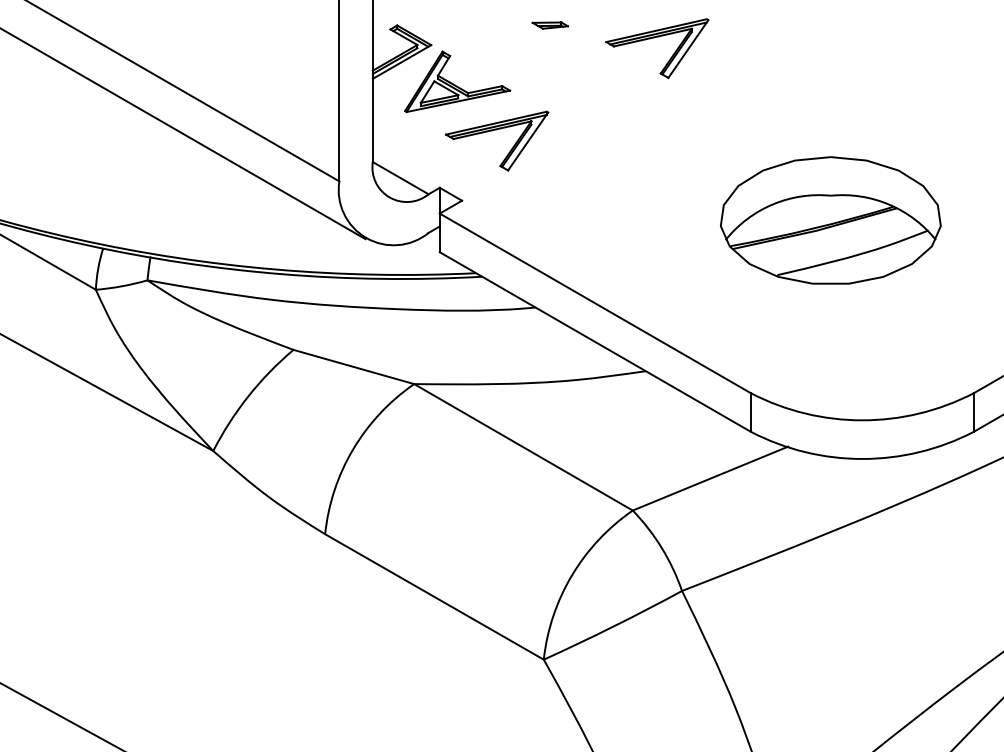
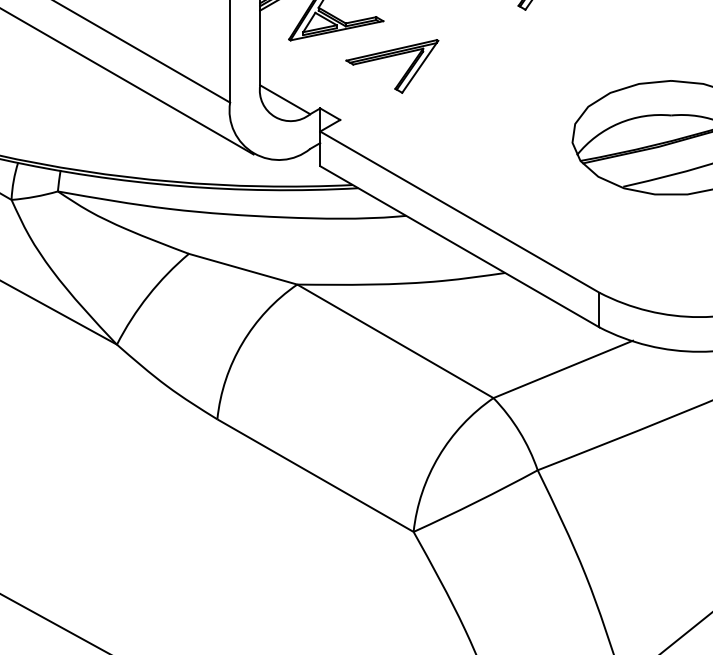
part: (496, 130) -> (391, 56), moved

